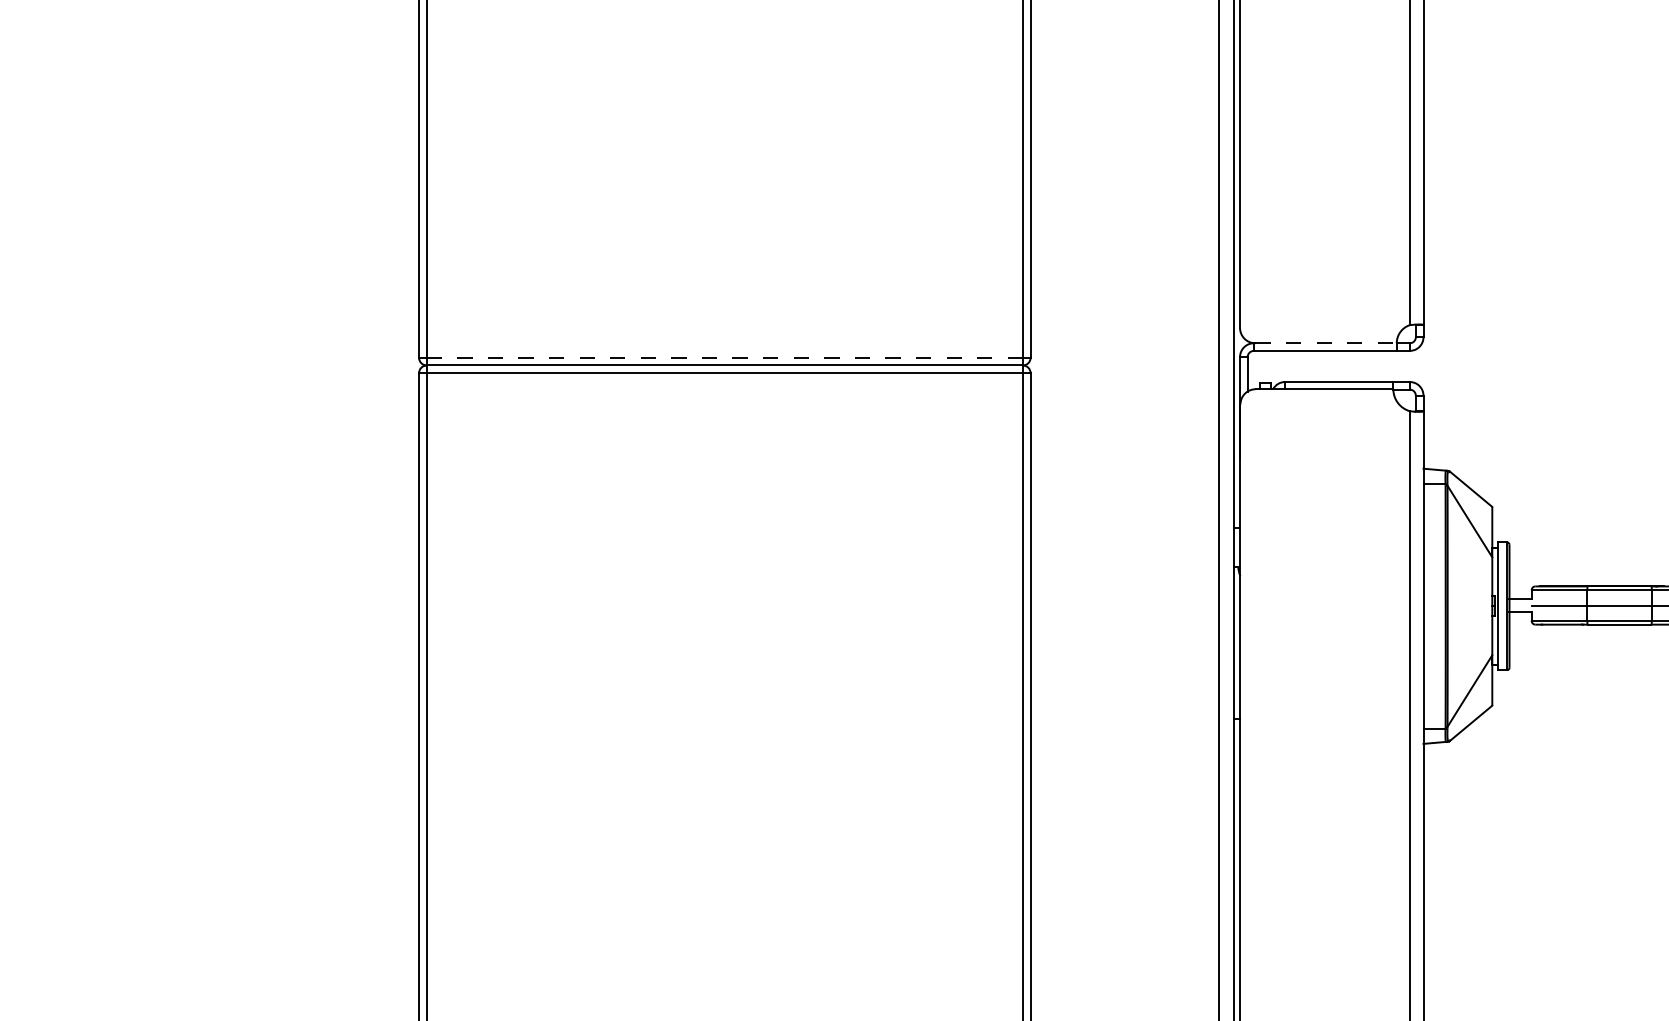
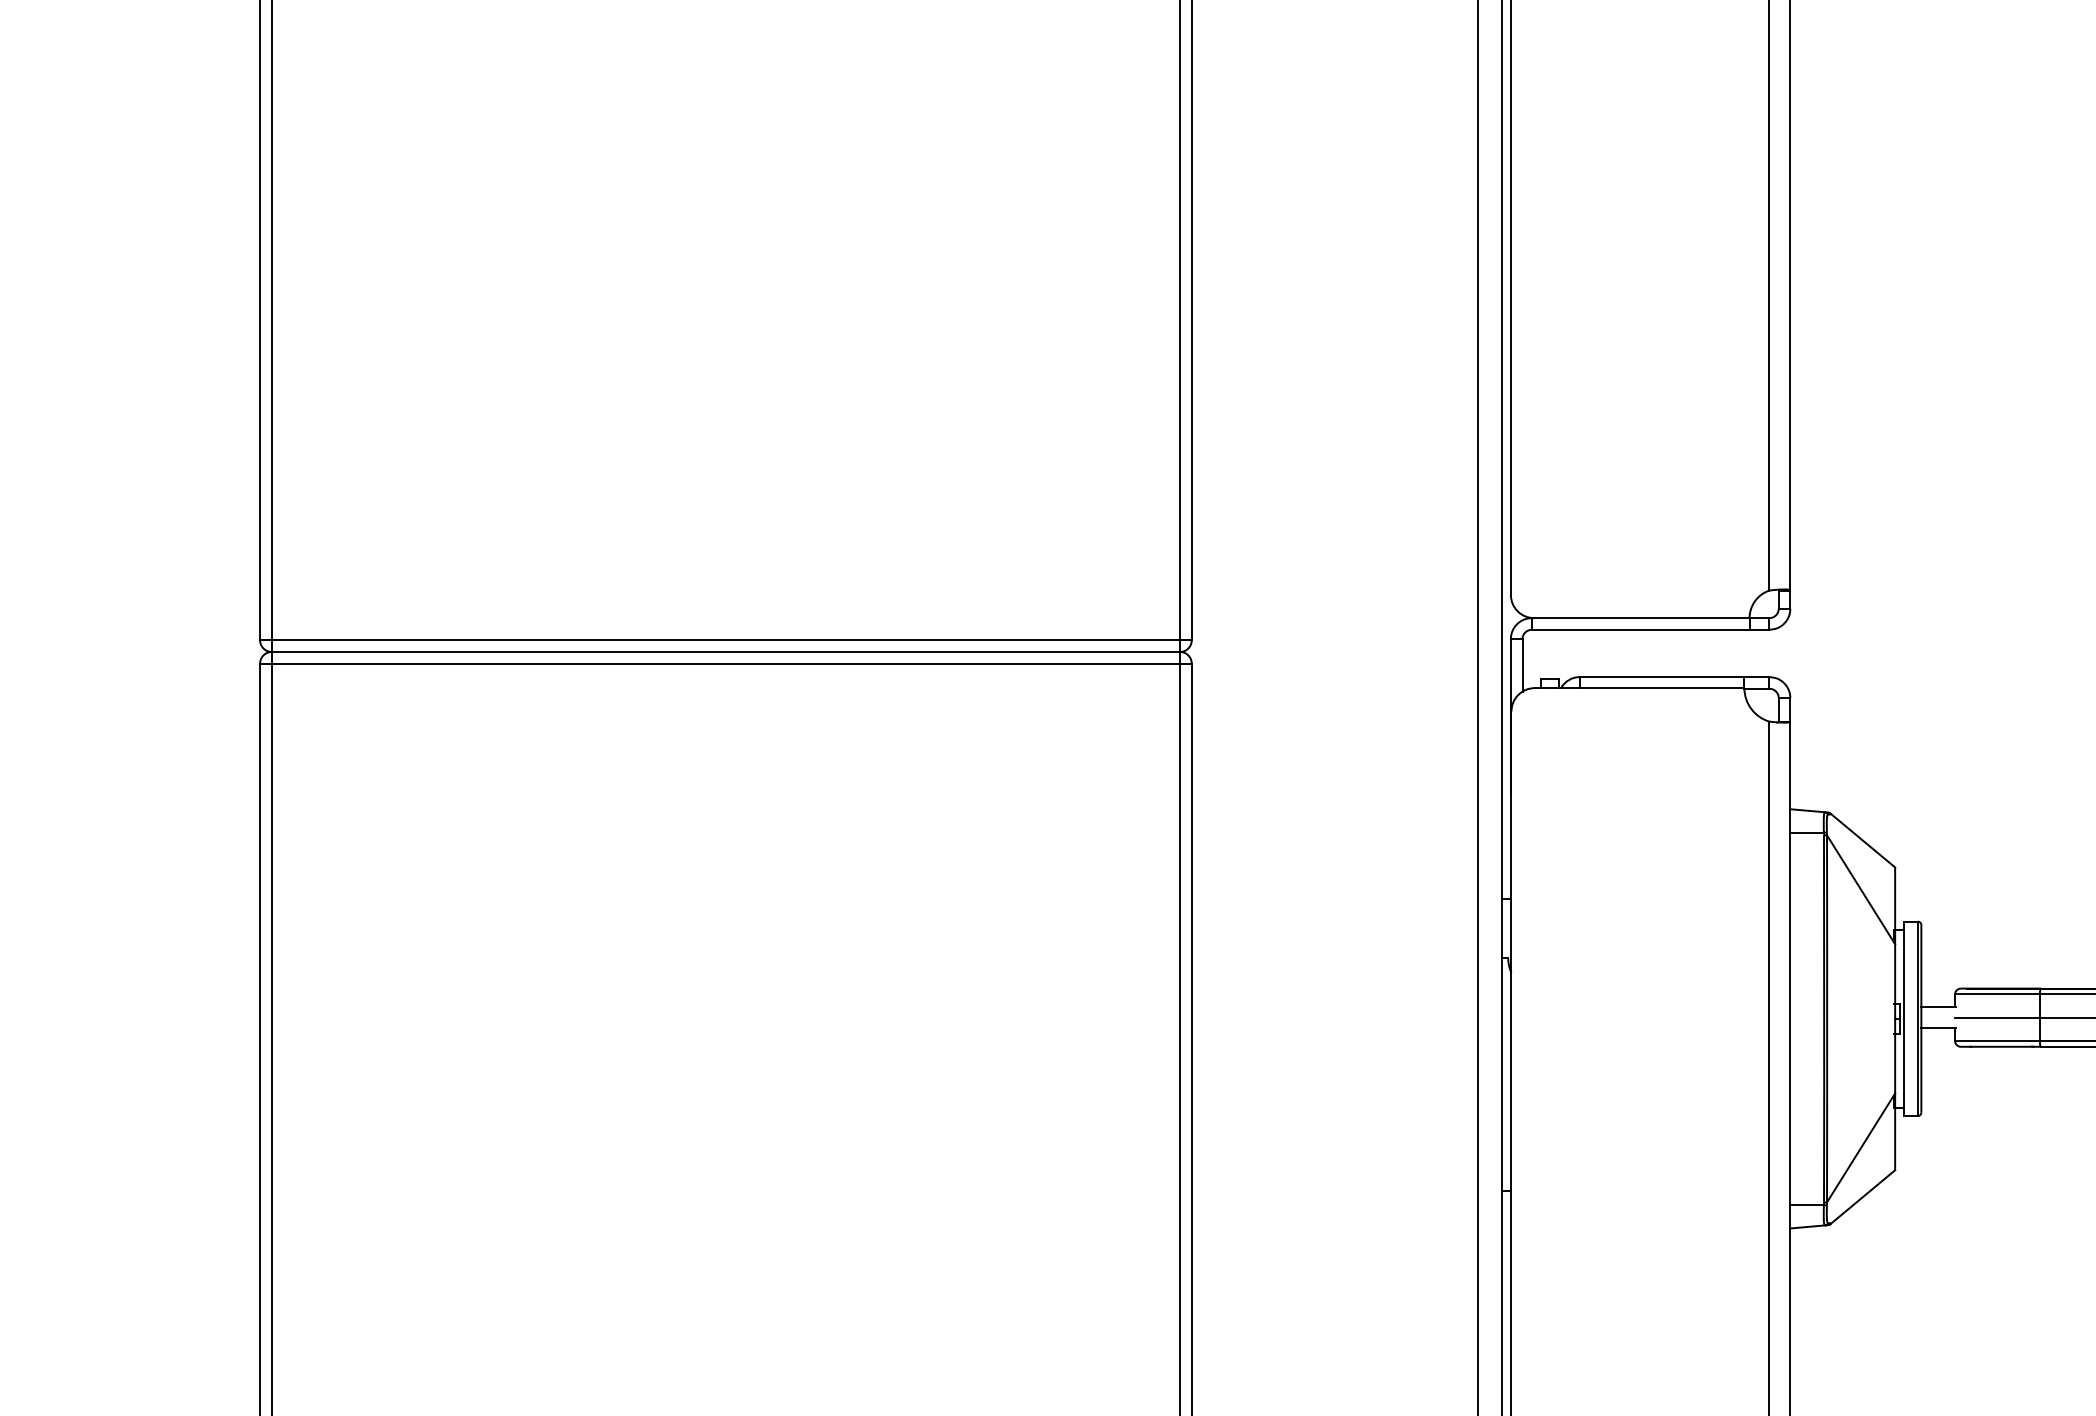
line: (1326, 343) -> (1642, 618), dashed -> solid
line: (725, 357) -> (726, 639), dashed -> solid

